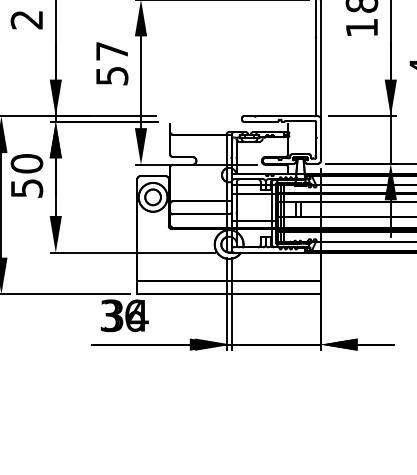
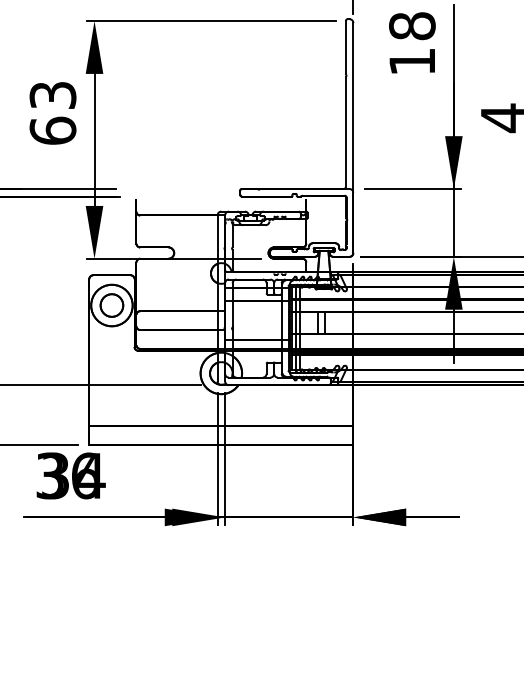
text: (111, 63) -> (52, 112), 57 -> 63

